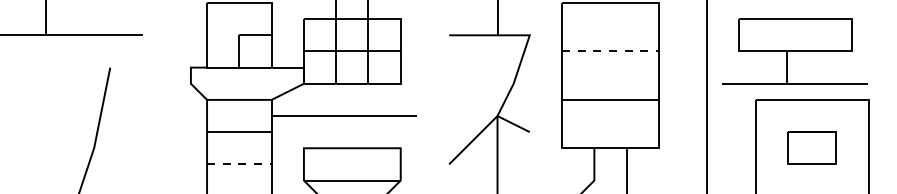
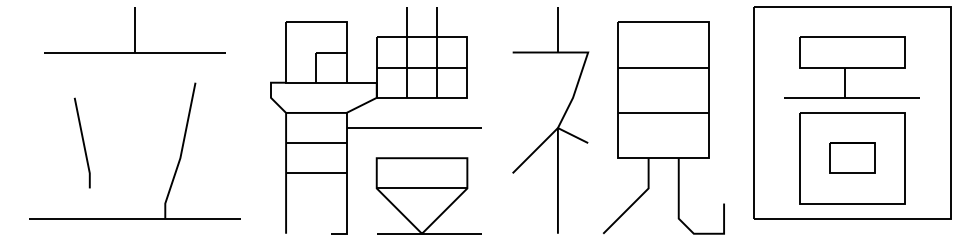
line: (611, 51) -> (664, 67), dashed -> solid
part: (794, 51) -> (851, 67), moved
line: (239, 164) -> (316, 173), dashed -> solid

